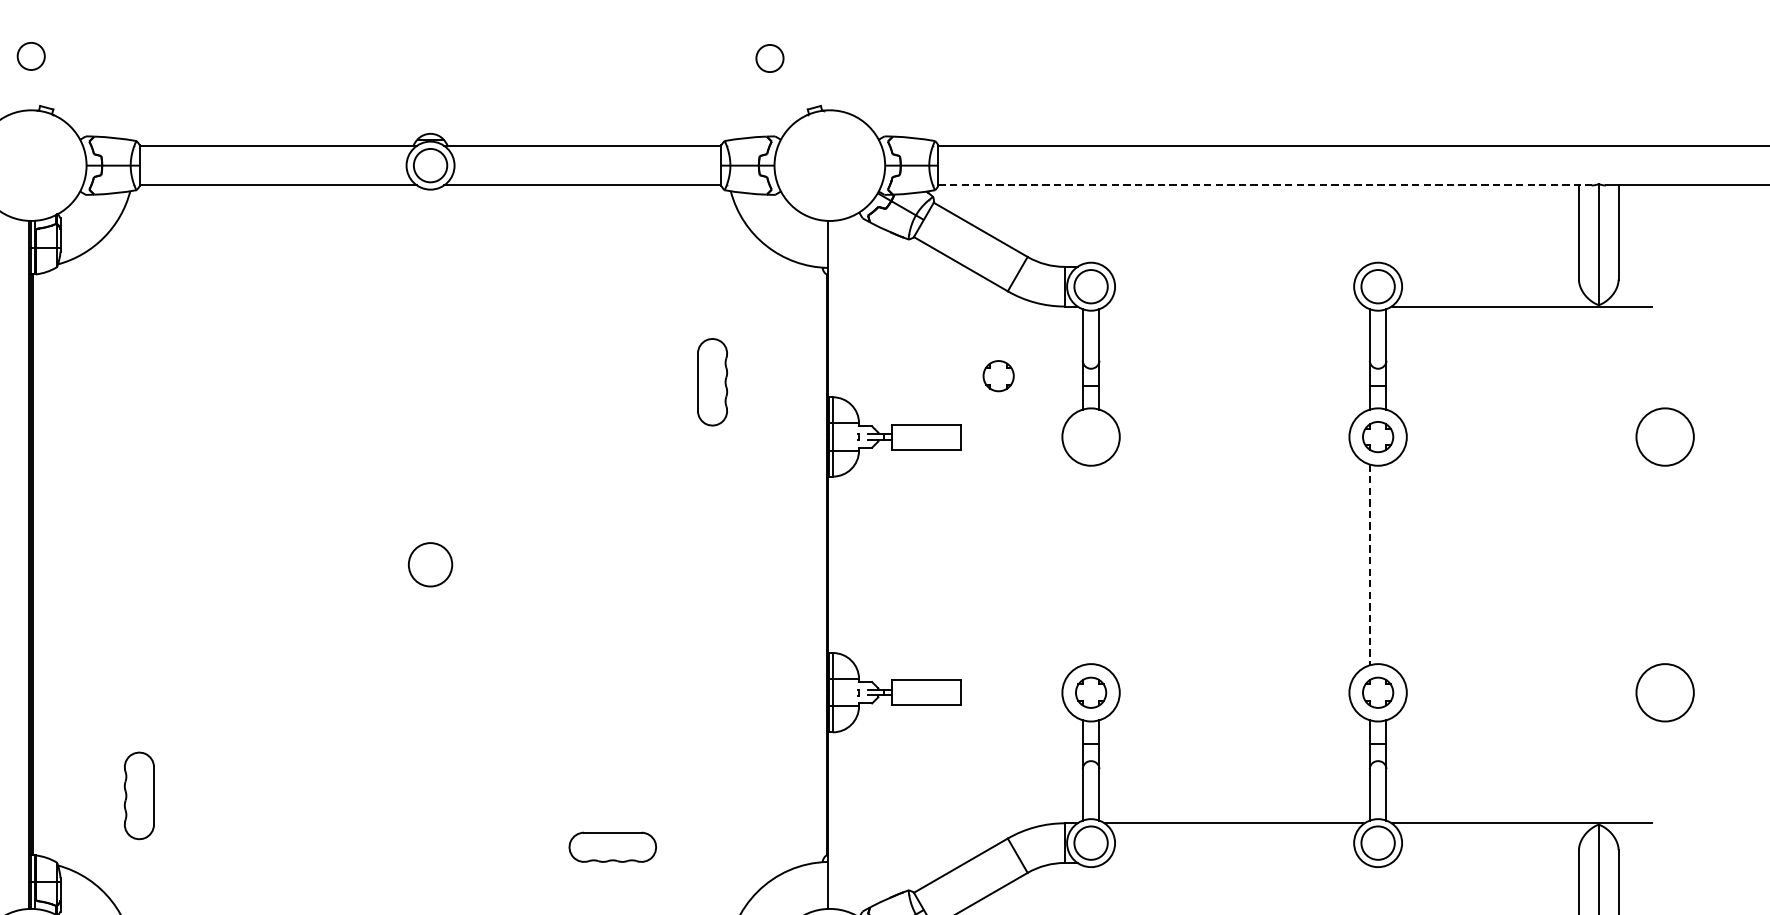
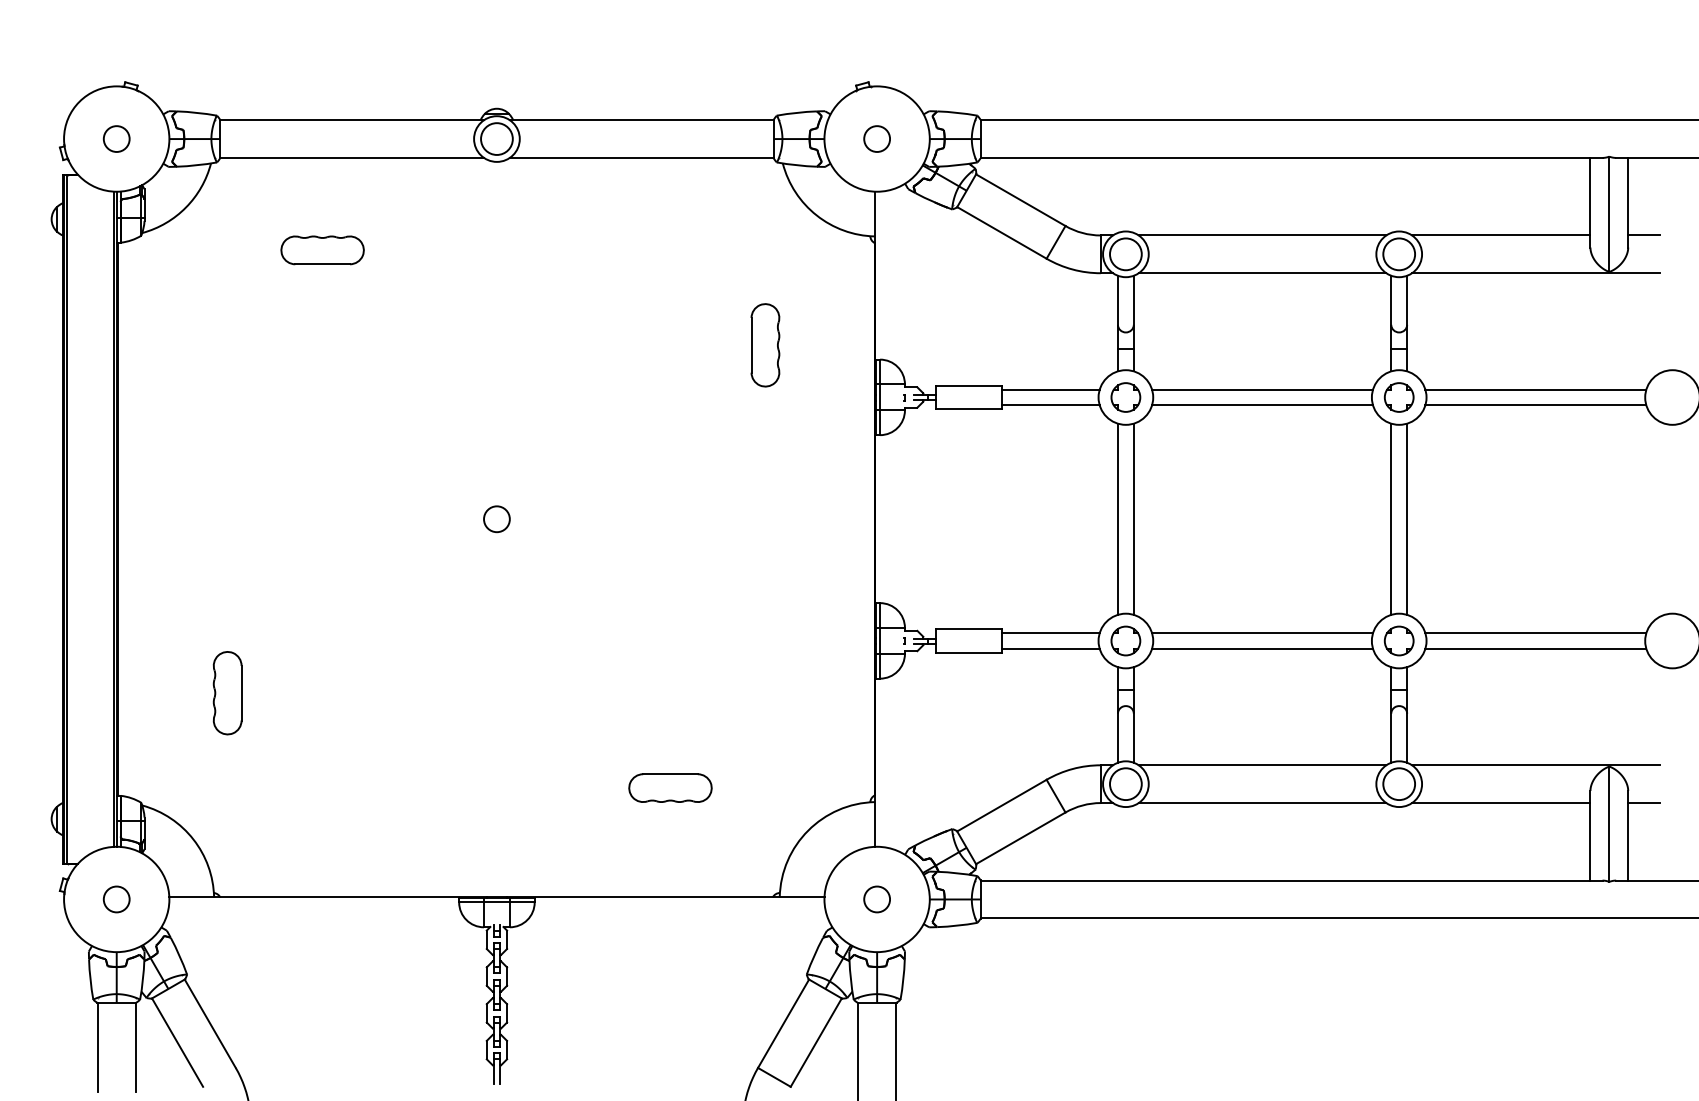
circle: (31, 55) -> (116, 138), moved
circle: (769, 57) -> (876, 138), moved
line: (1266, 185) -> (1292, 157), dashed -> solid
line: (1234, 266) -> (1262, 235), added
line: (1485, 266) -> (1501, 235), added
line: (1634, 266) -> (1643, 235), added
part: (247, 282) -> (322, 250), added
line: (1234, 306) -> (1262, 273), added
part: (998, 376) -> (1125, 397), moved
line: (1011, 428) -> (1050, 389), added
line: (1234, 428) -> (1262, 389), added
line: (1521, 428) -> (1535, 389), added
line: (1011, 445) -> (1050, 405), added
line: (1234, 445) -> (1262, 405), added
line: (1521, 445) -> (1535, 405), added
line: (1082, 564) -> (1117, 518), added
line: (1099, 564) -> (1133, 518), added
line: (1386, 564) -> (1407, 518), added
circle: (430, 565) -> (496, 519), size x0.62
line: (1370, 565) -> (1391, 519), dashed -> solid
line: (1011, 684) -> (1050, 633), added
line: (1234, 684) -> (1262, 633), added
line: (1521, 684) -> (1535, 633), added
line: (1011, 700) -> (1050, 648), added
line: (1234, 700) -> (1262, 648), added
line: (1521, 700) -> (1535, 648), added
part: (139, 796) -> (227, 693), moved
line: (1234, 863) -> (1262, 803), added
line: (1485, 863) -> (1501, 803), added
line: (1634, 863) -> (1643, 803), added

